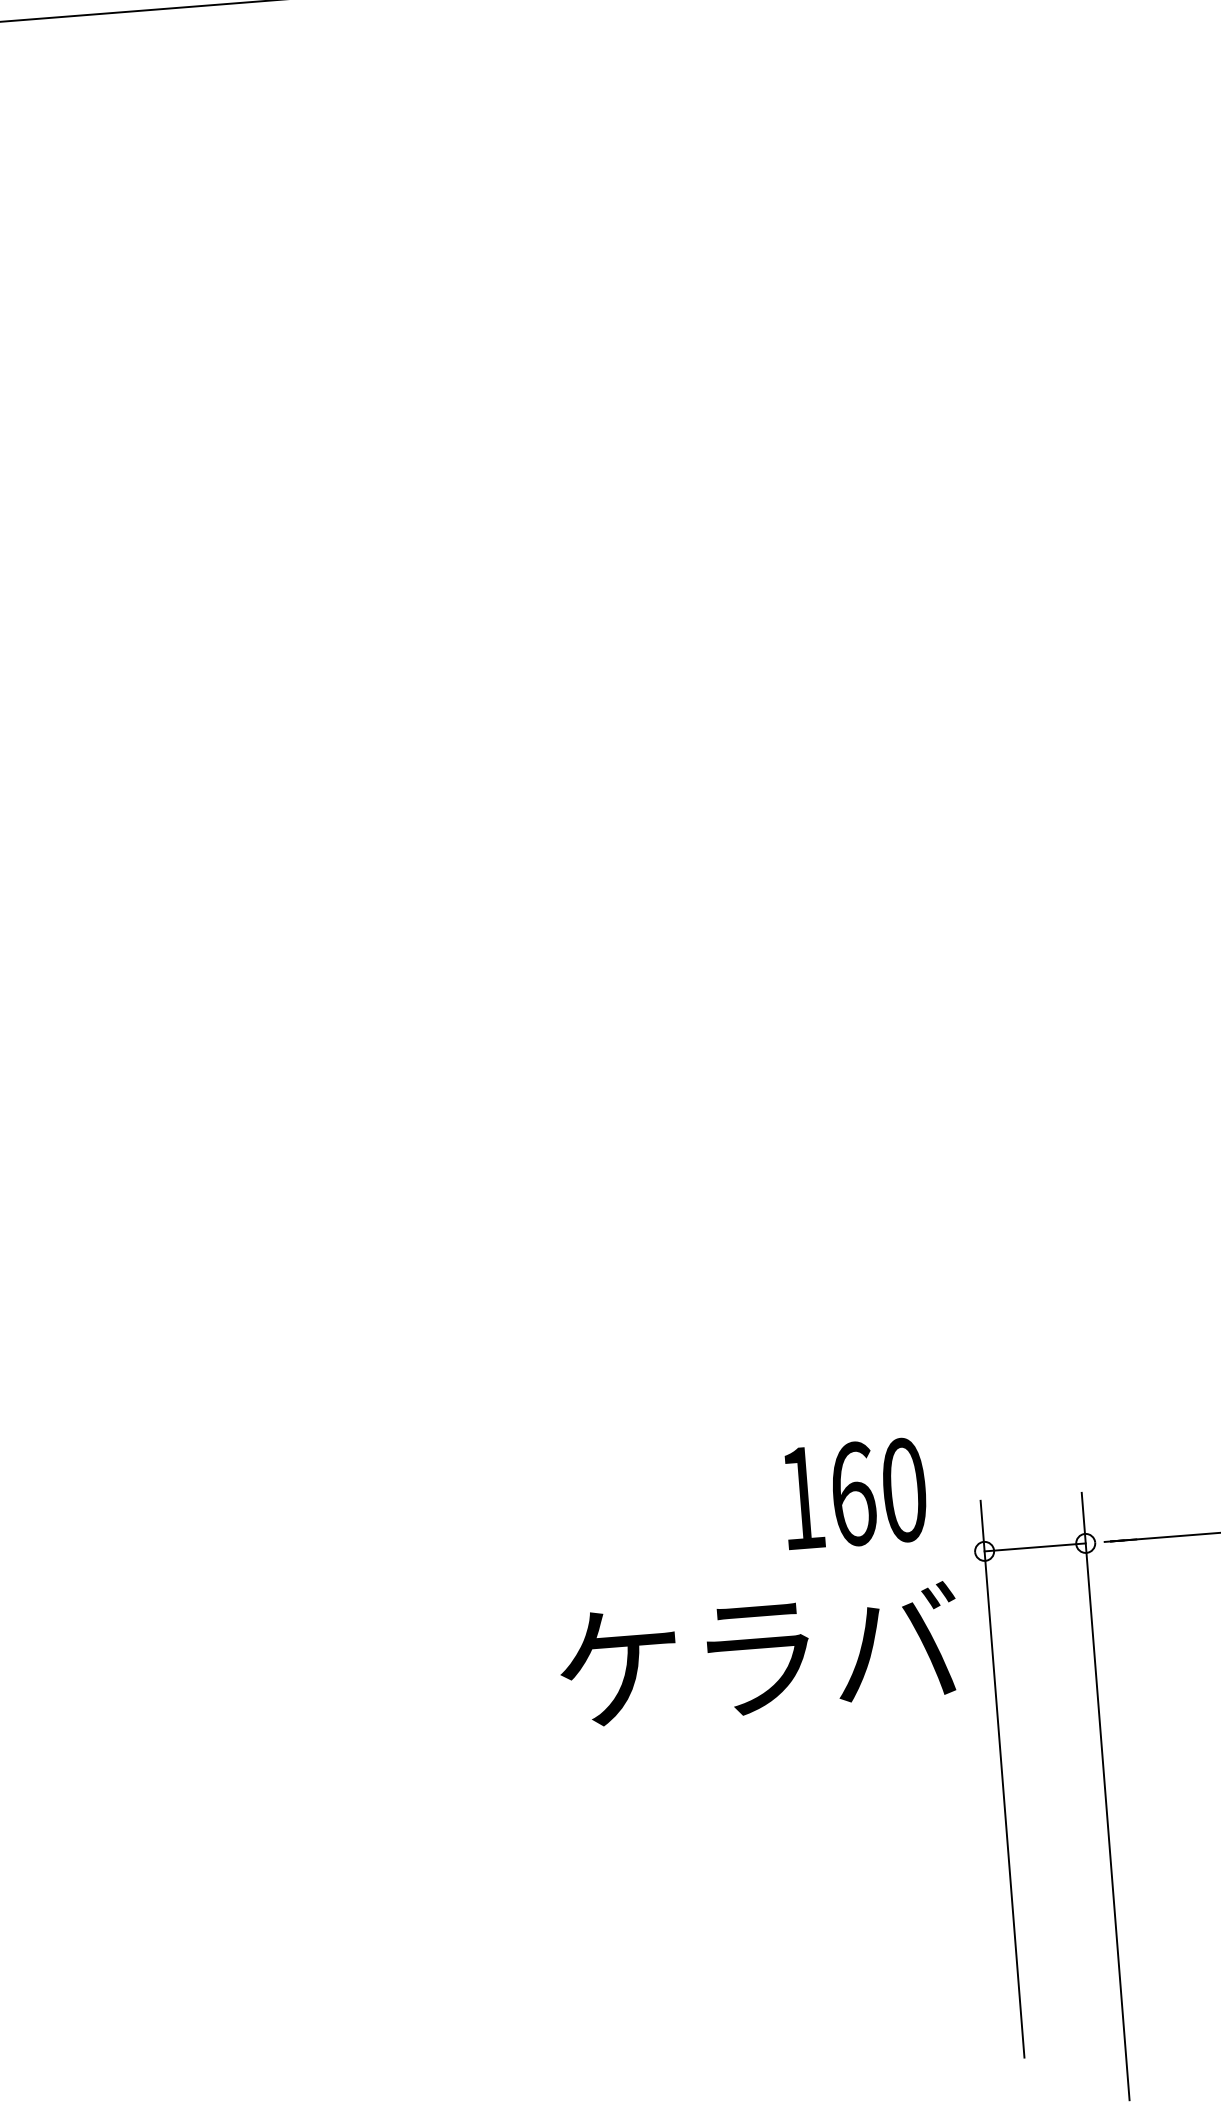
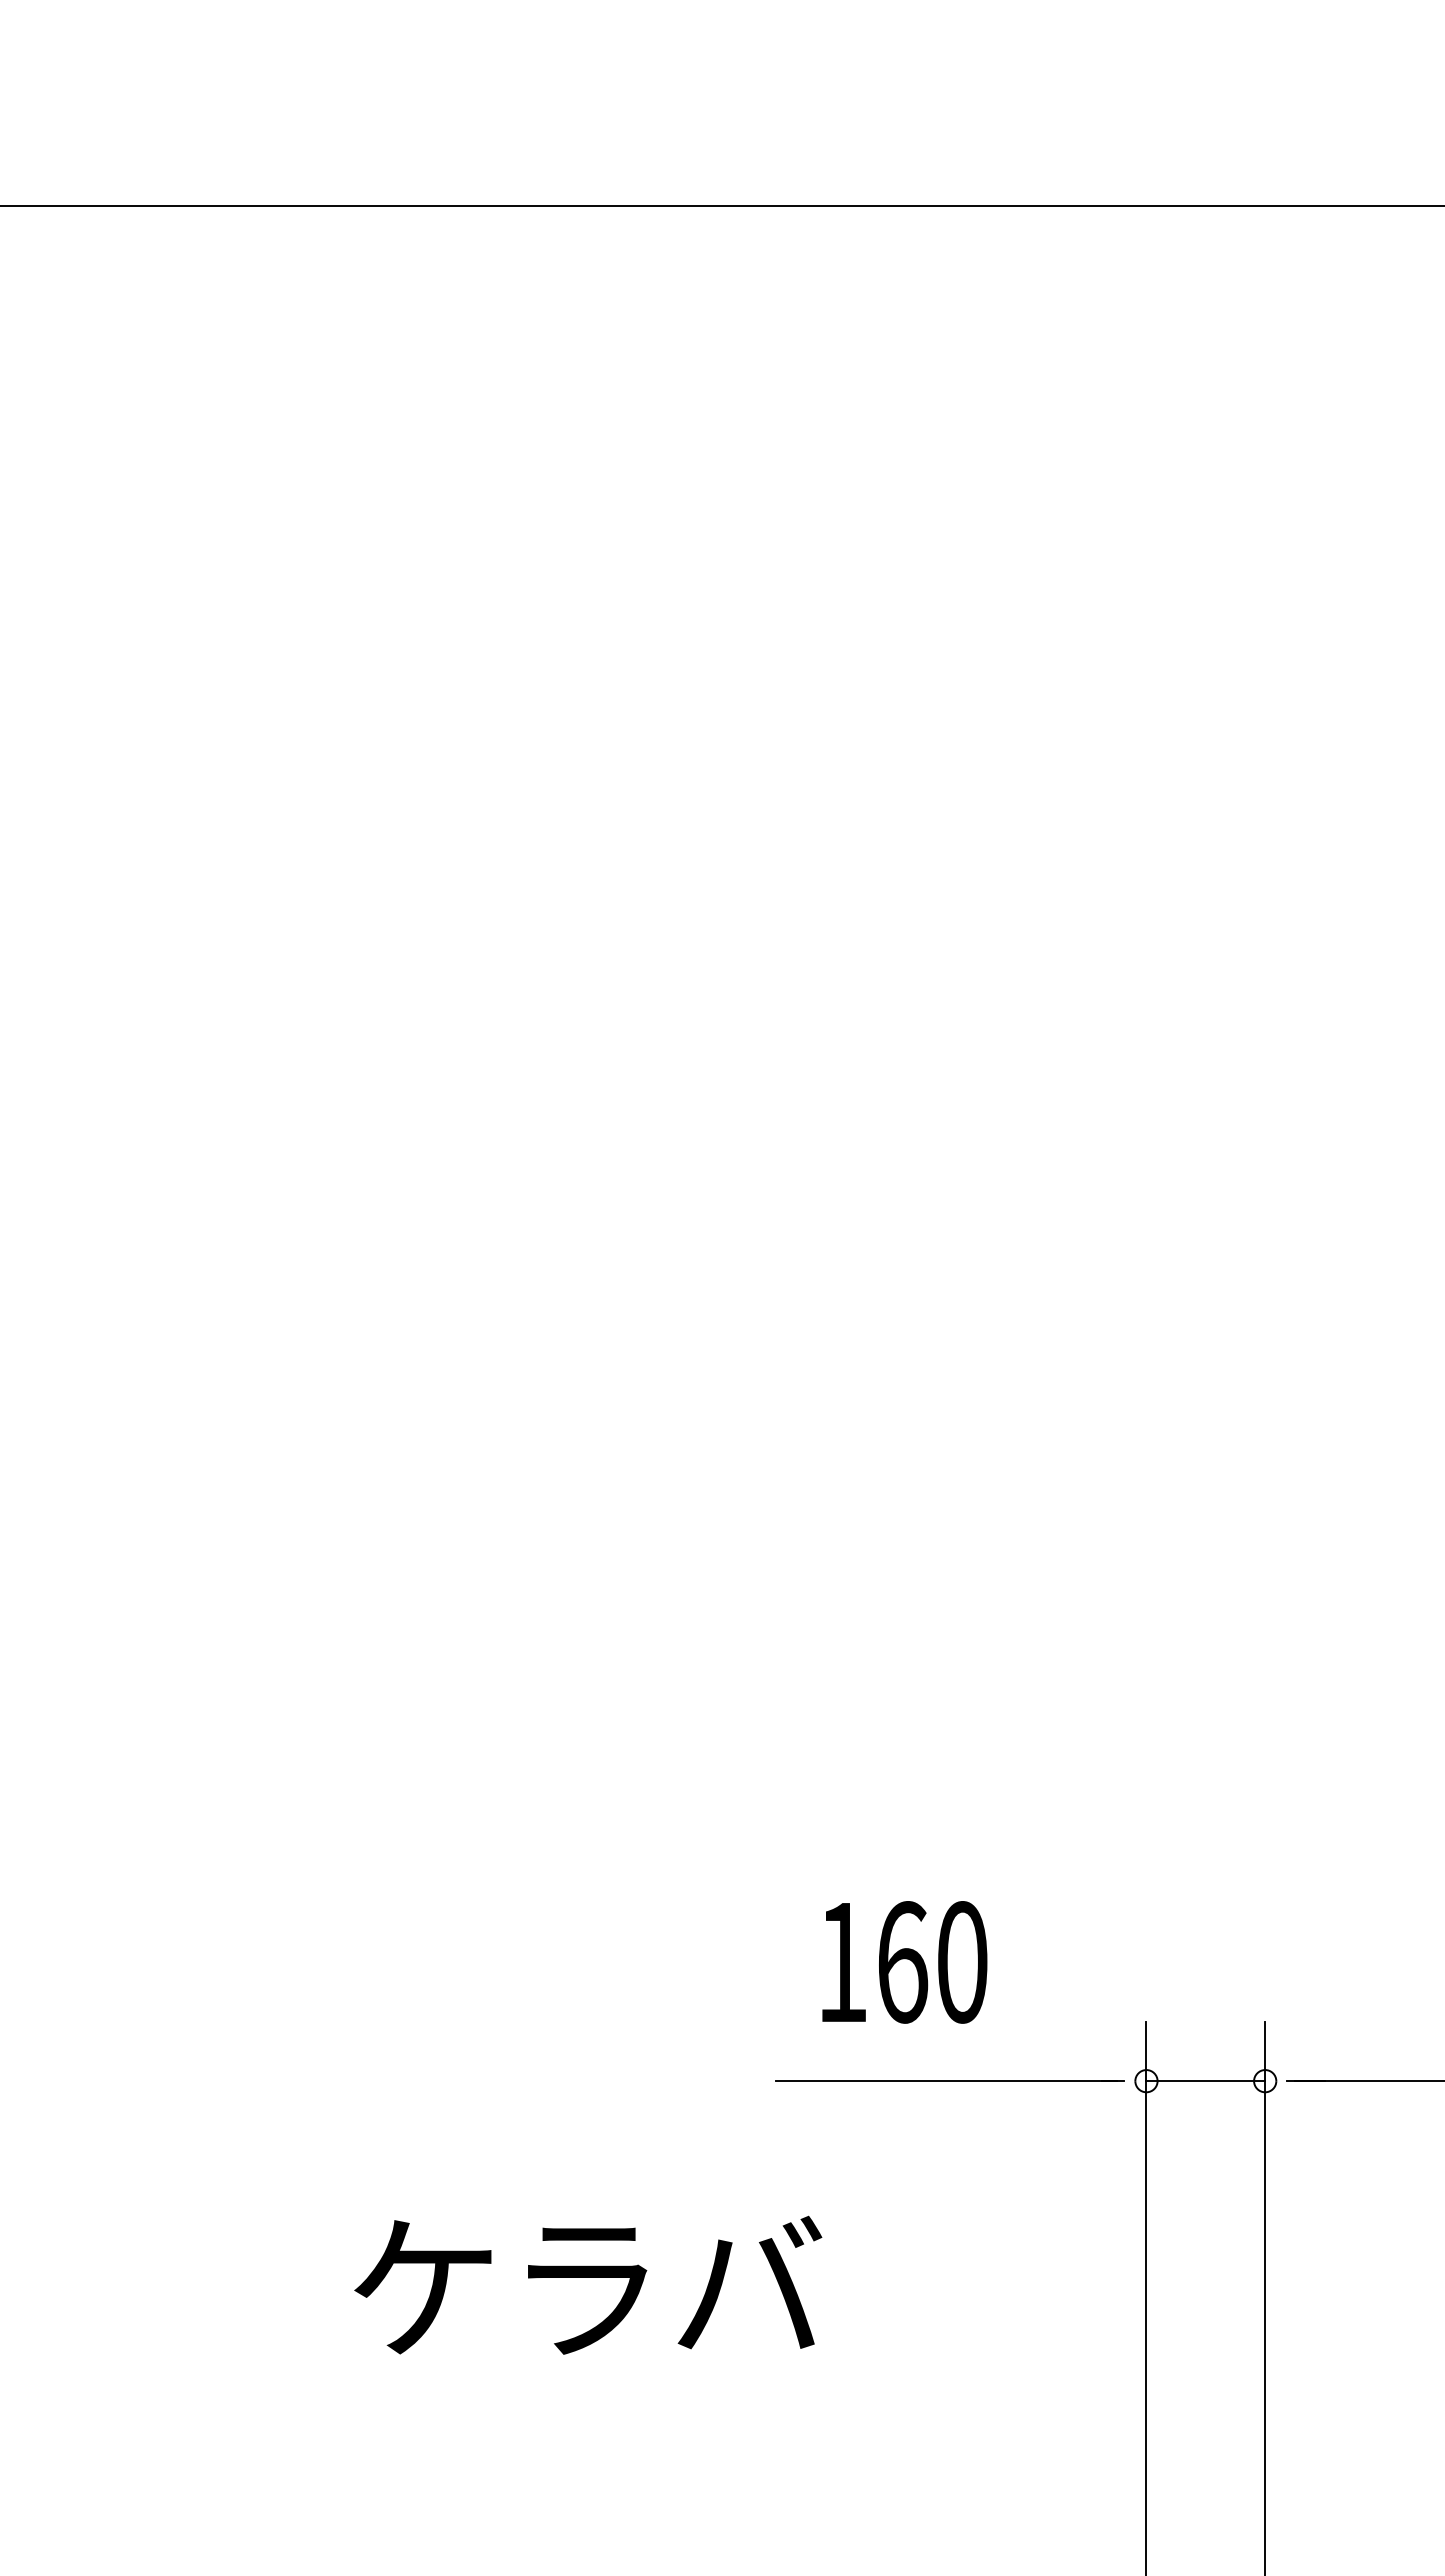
text: (854, 1494) -> (904, 1962), moved
line: (816, 1564) -> (949, 2080), added
text: (759, 1654) -> (588, 2284), moved

